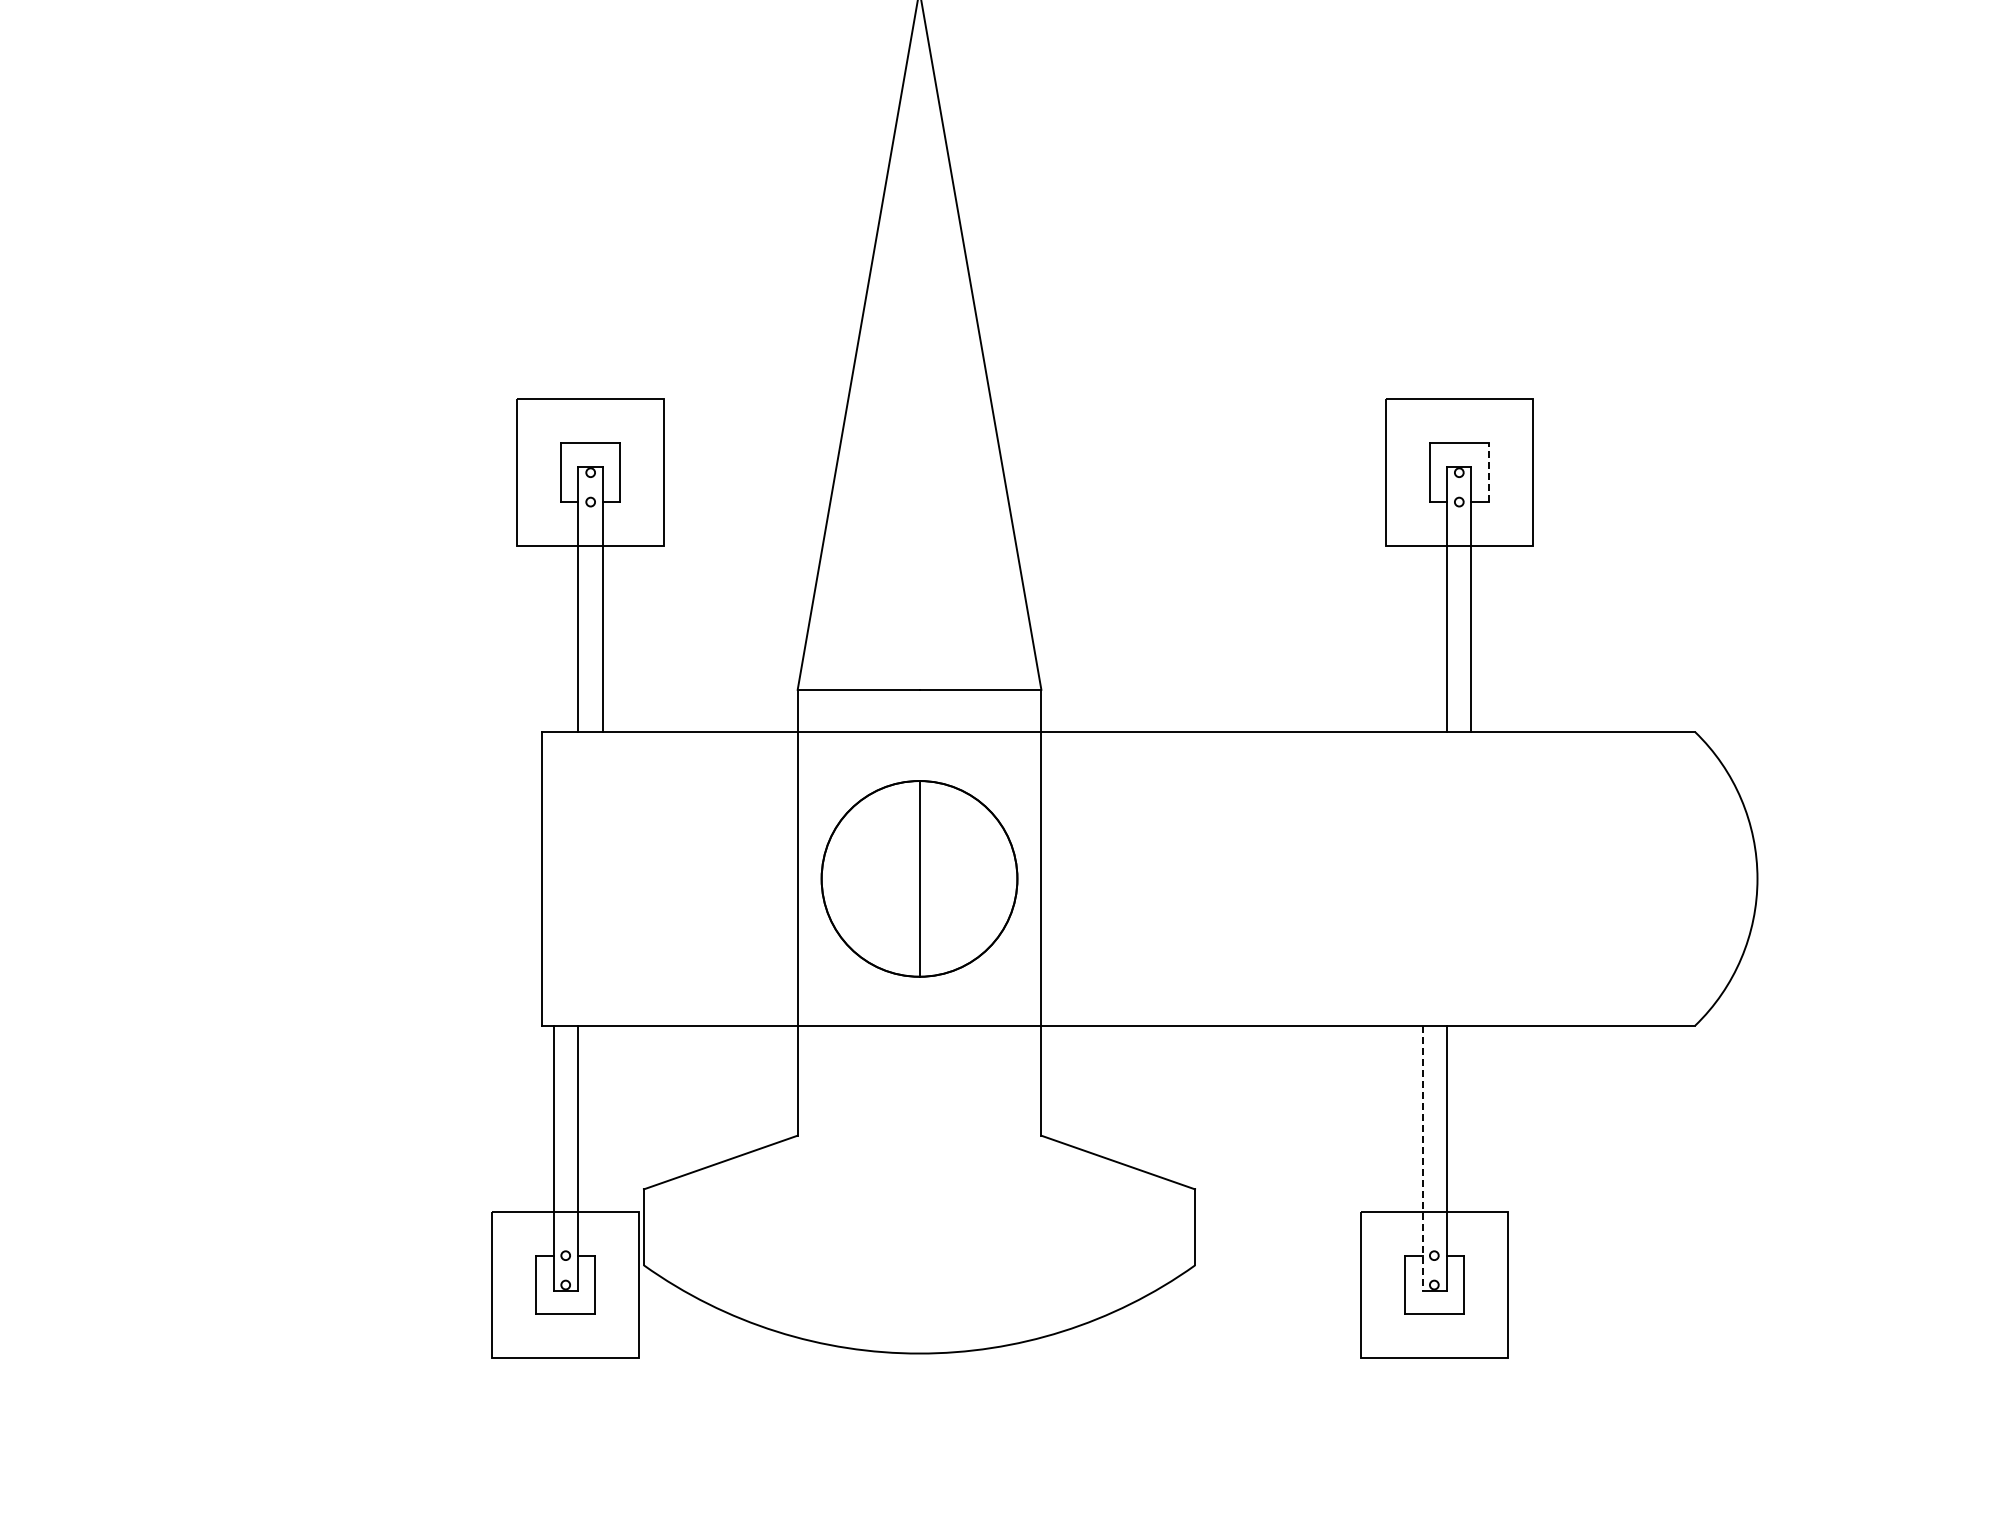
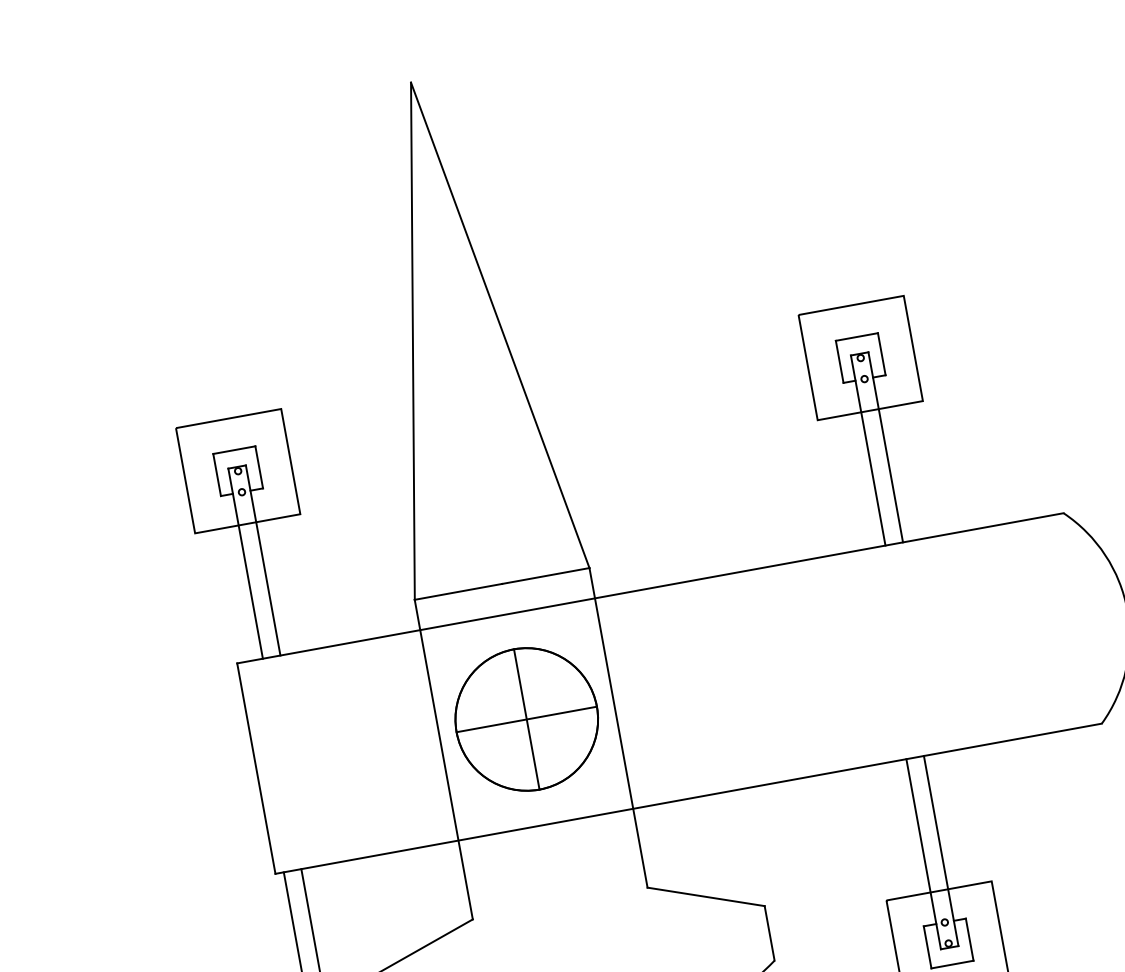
line: (1488, 472) -> (881, 354), dashed -> solid
line: (919, 878) -> (526, 719), added
line: (1422, 1158) -> (923, 854), dashed -> solid

